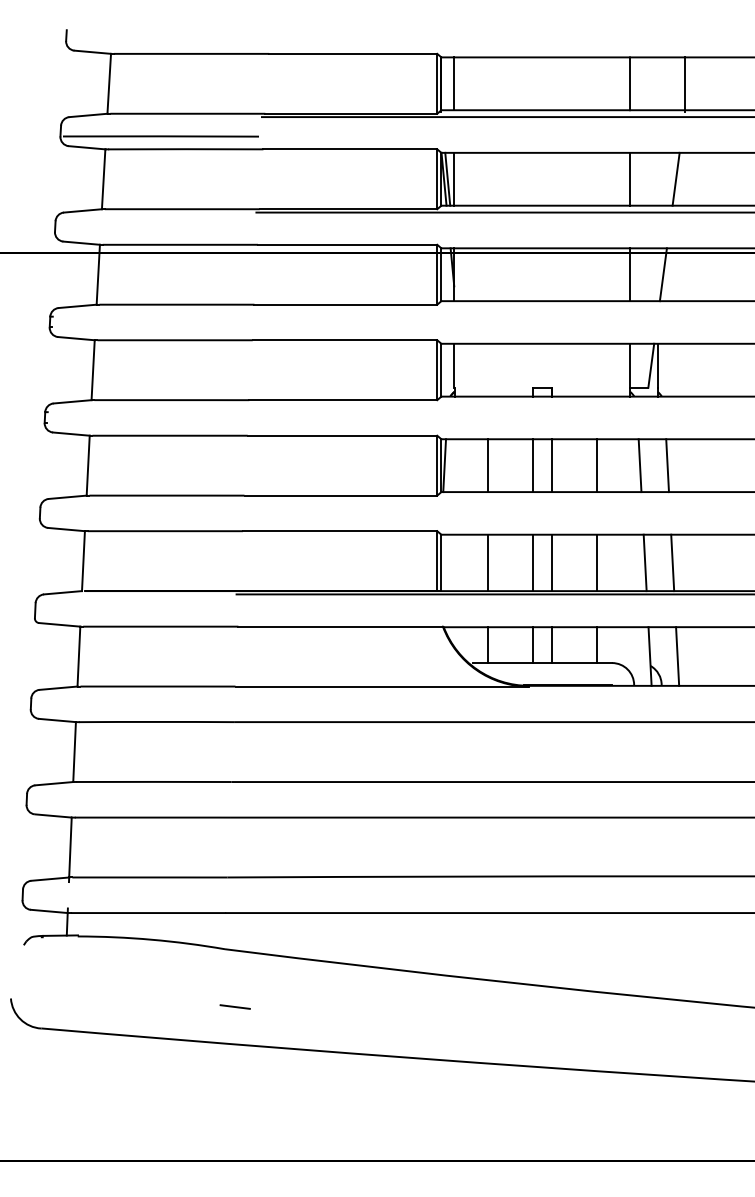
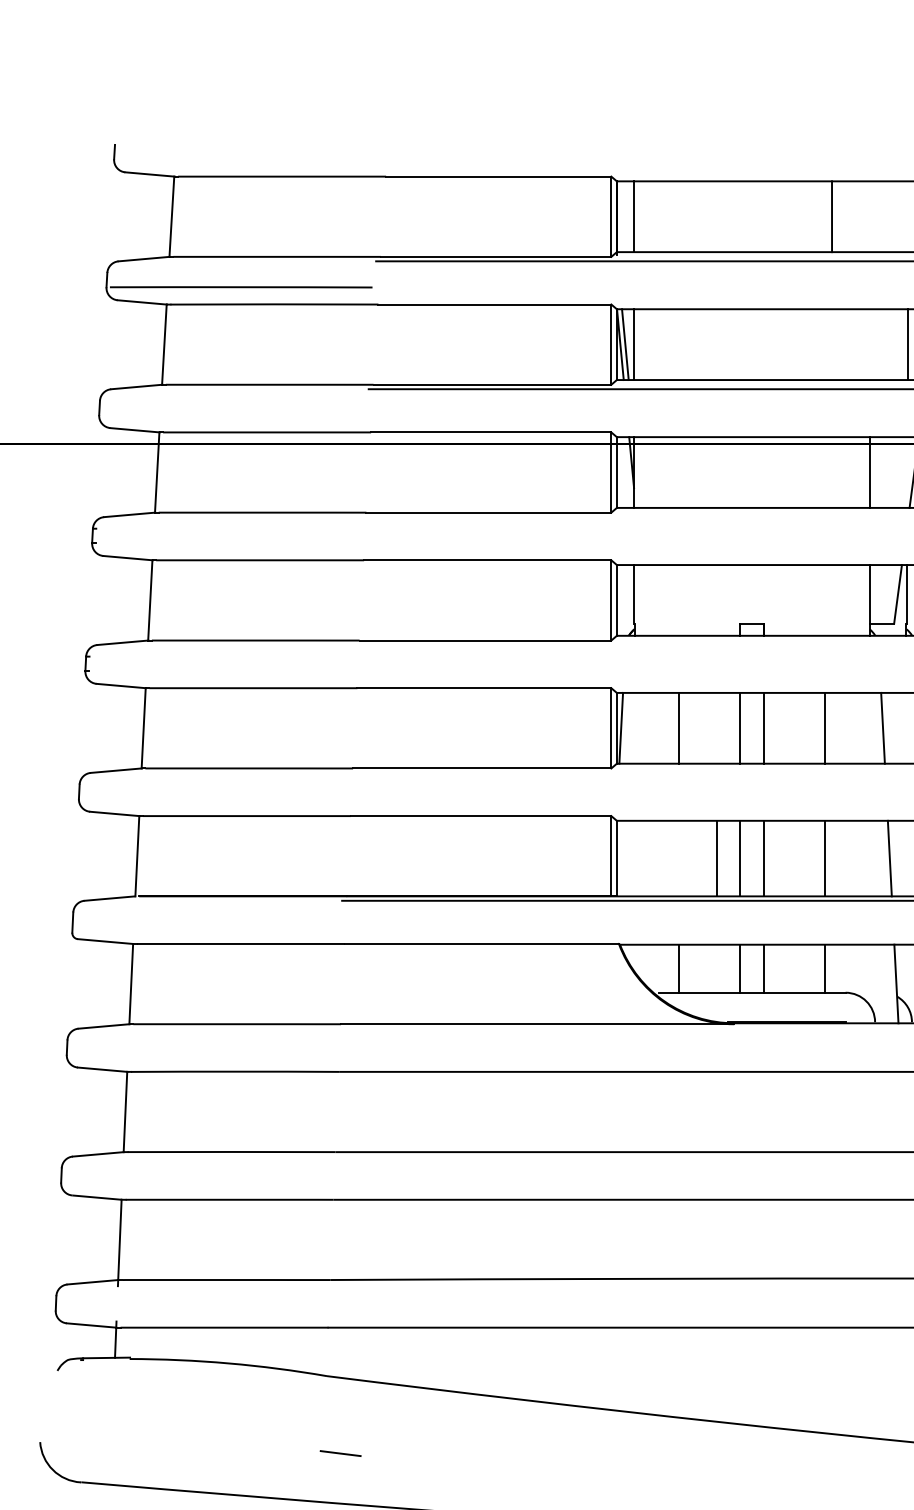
line: (629, 83) -> (831, 216), moved
line: (630, 178) -> (909, 343), moved
line: (488, 562) -> (717, 858), moved

